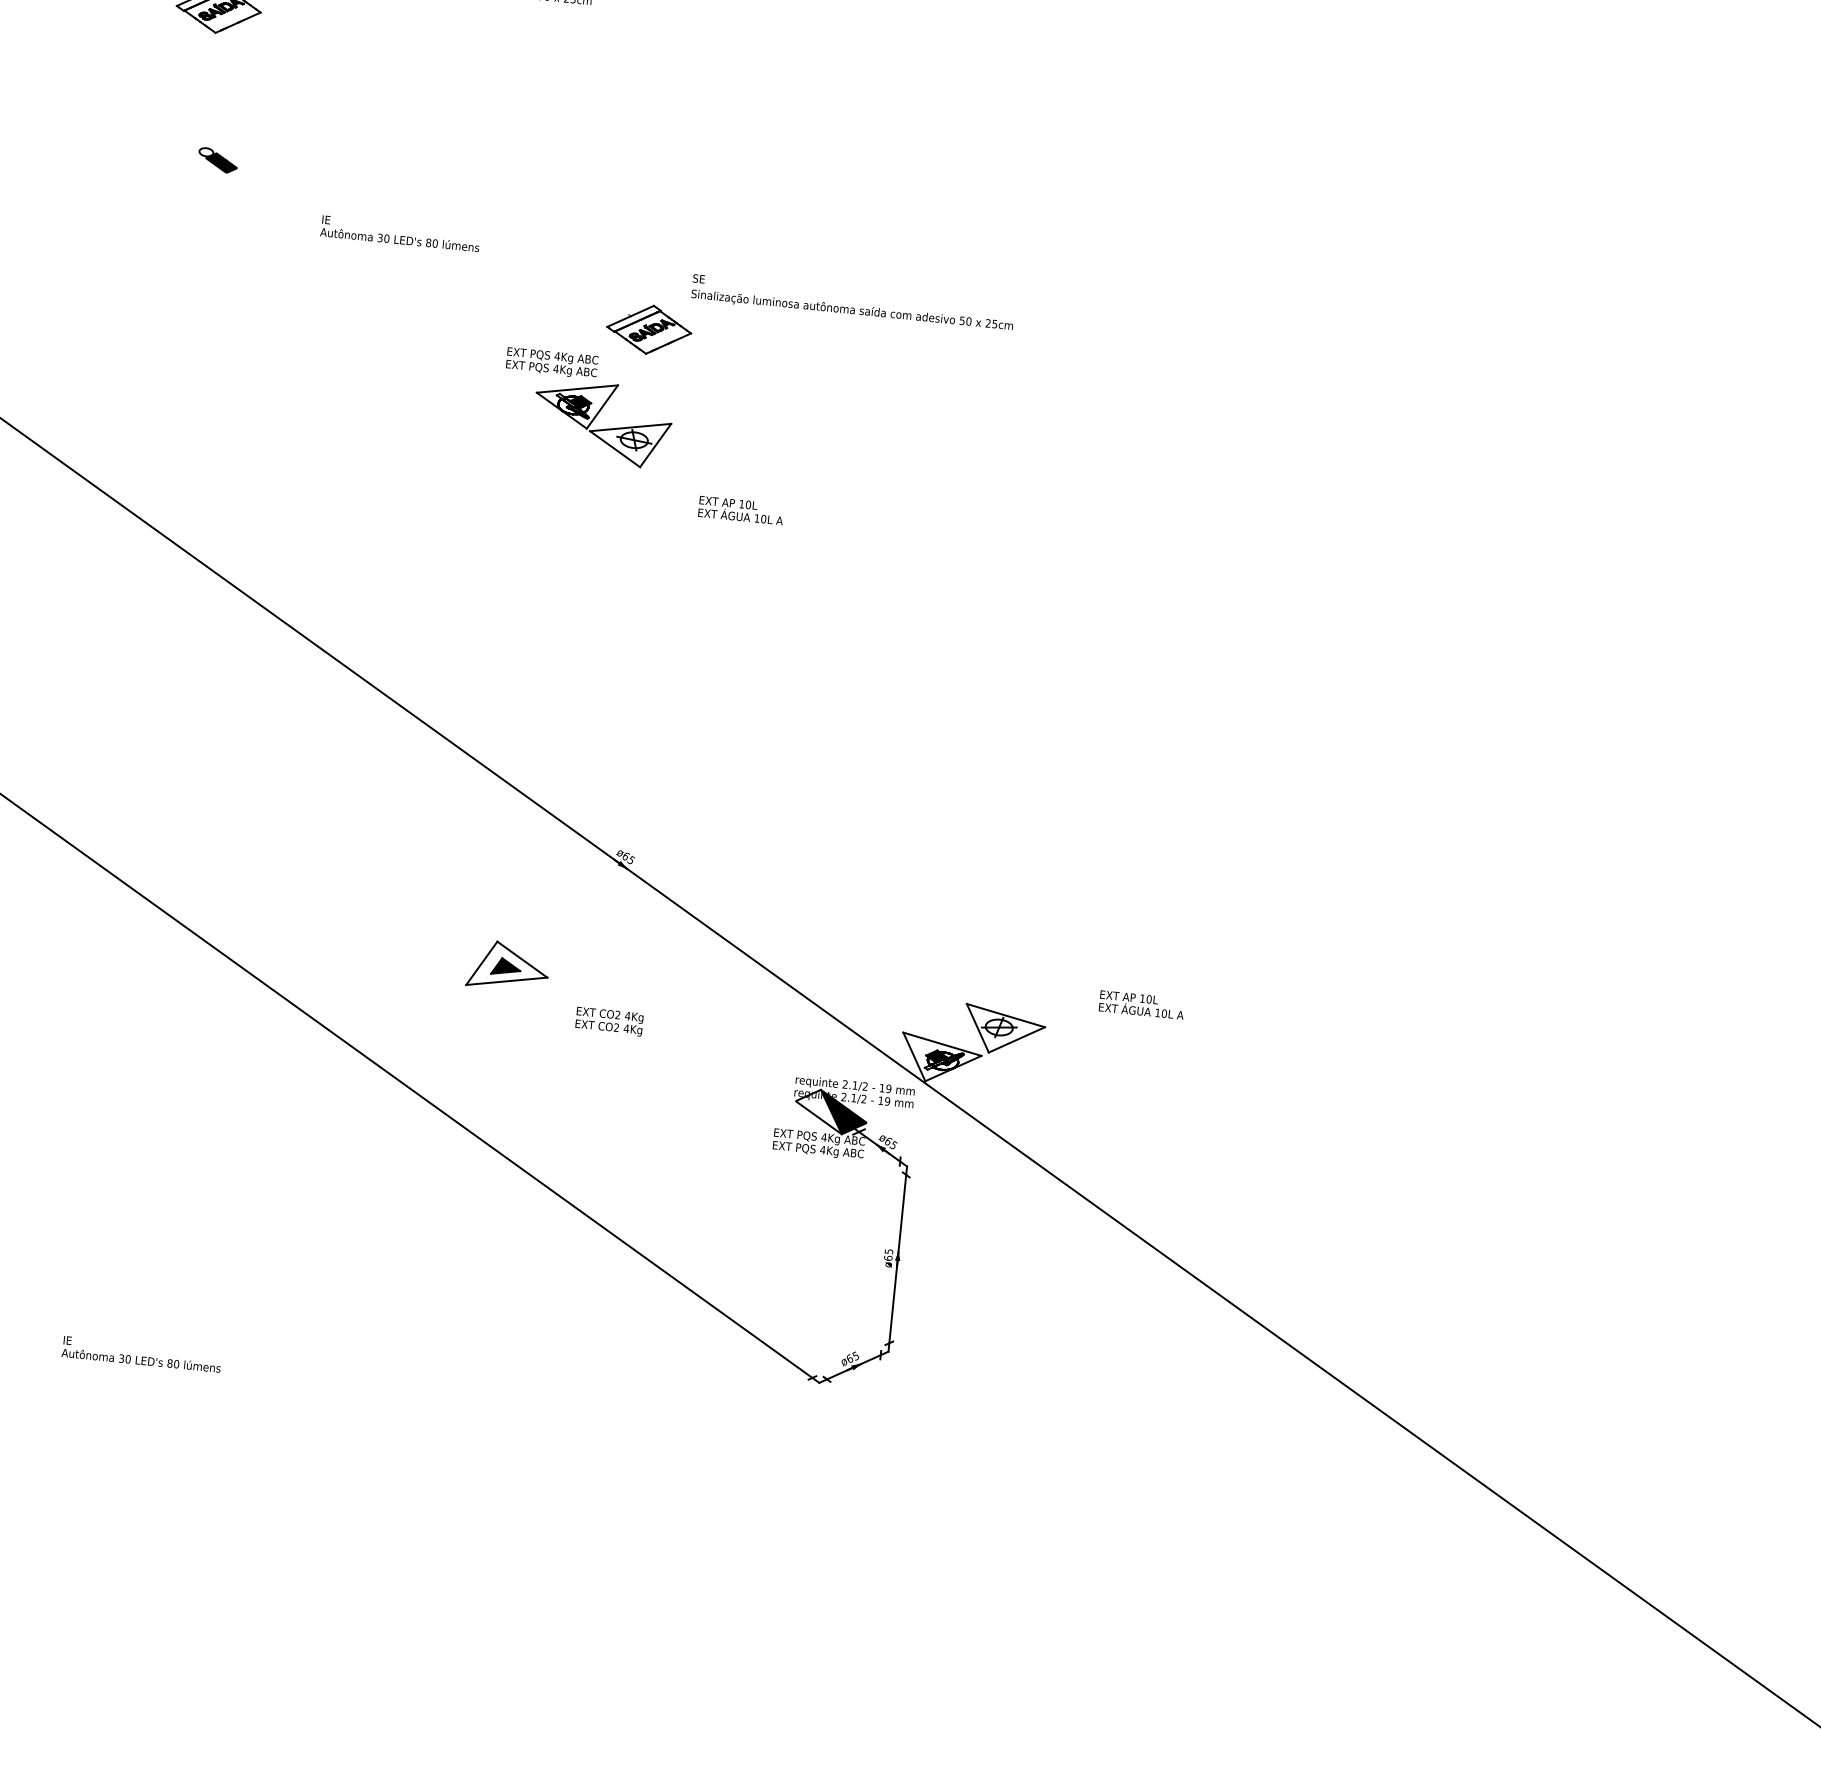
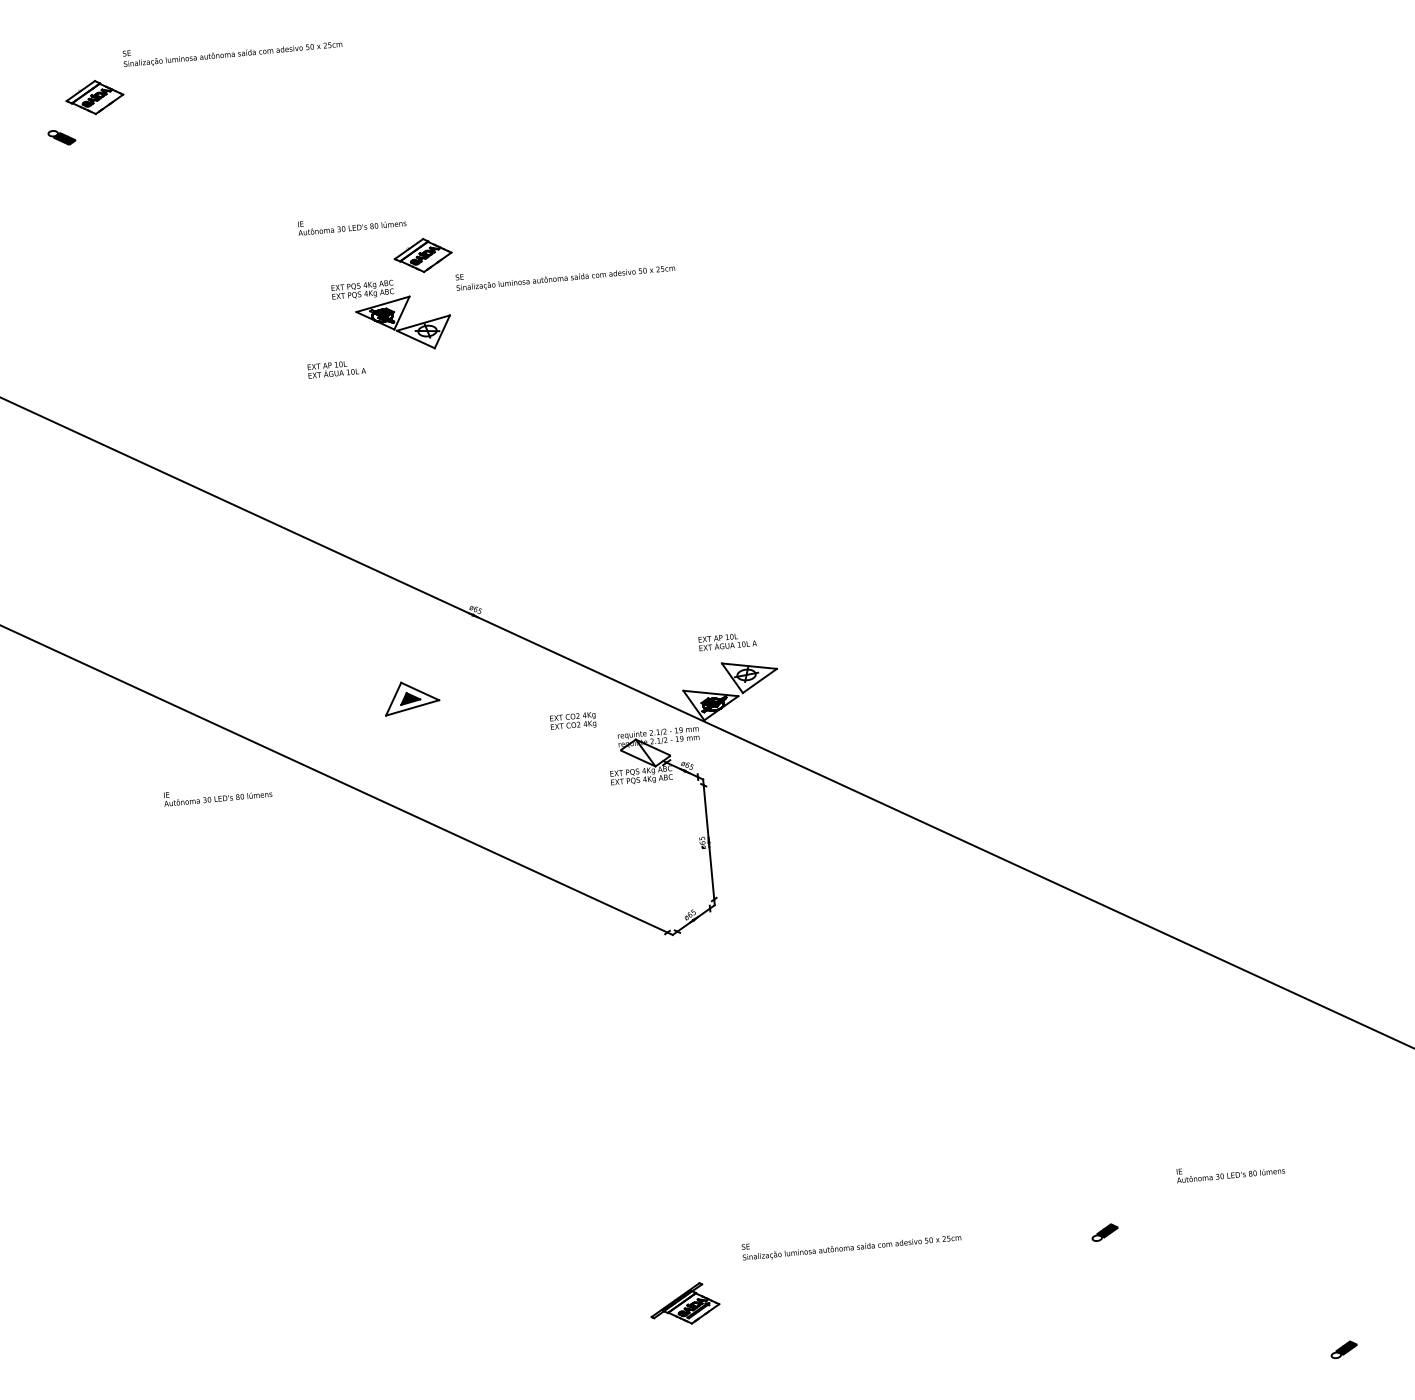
part: (217, 160) -> (61, 137), moved
text: (399, 240) -> (352, 228), moved
text: (851, 310) -> (565, 278), moved
text: (740, 511) -> (336, 369), moved
text: (1141, 1006) -> (727, 642), moved
text: (610, 1020) -> (573, 720), moved
fill: (841, 1113) -> (652, 752), removed
text: (139, 1361) -> (217, 799), moved

